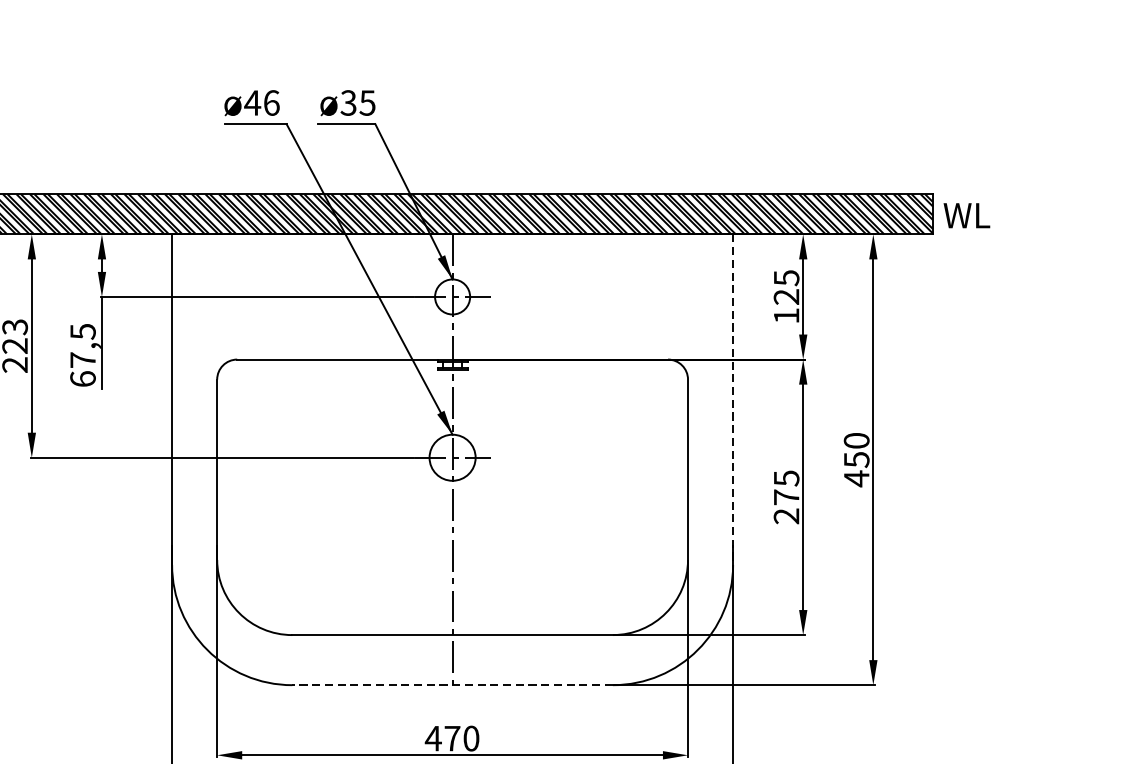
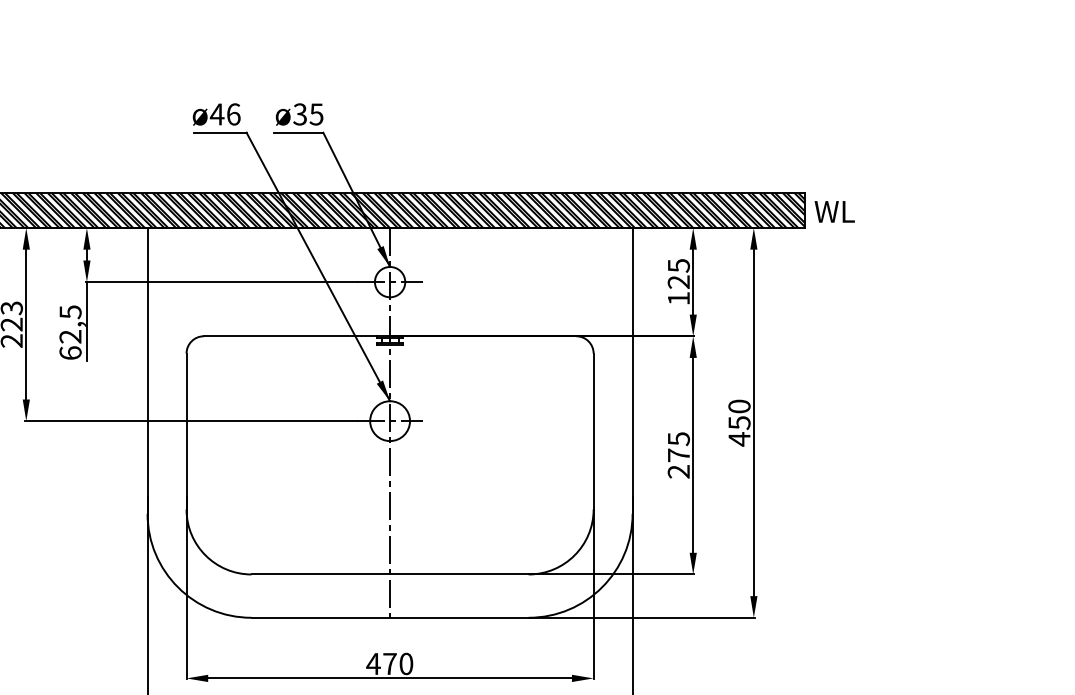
text: (82, 359) -> (70, 336), 67,5 -> 62,5
line: (732, 399) -> (632, 370), dashed -> solid
line: (453, 684) -> (390, 617), dashed -> solid

